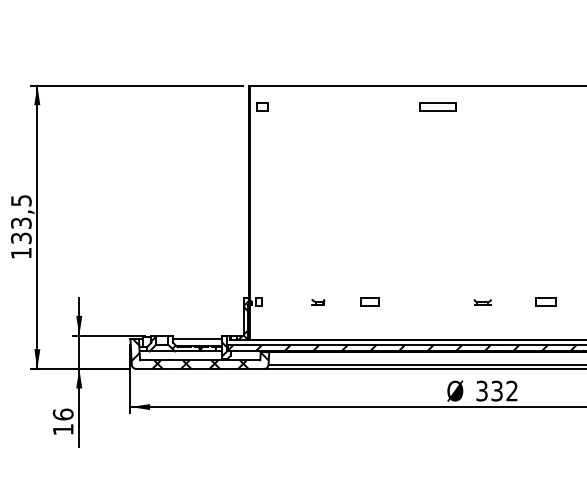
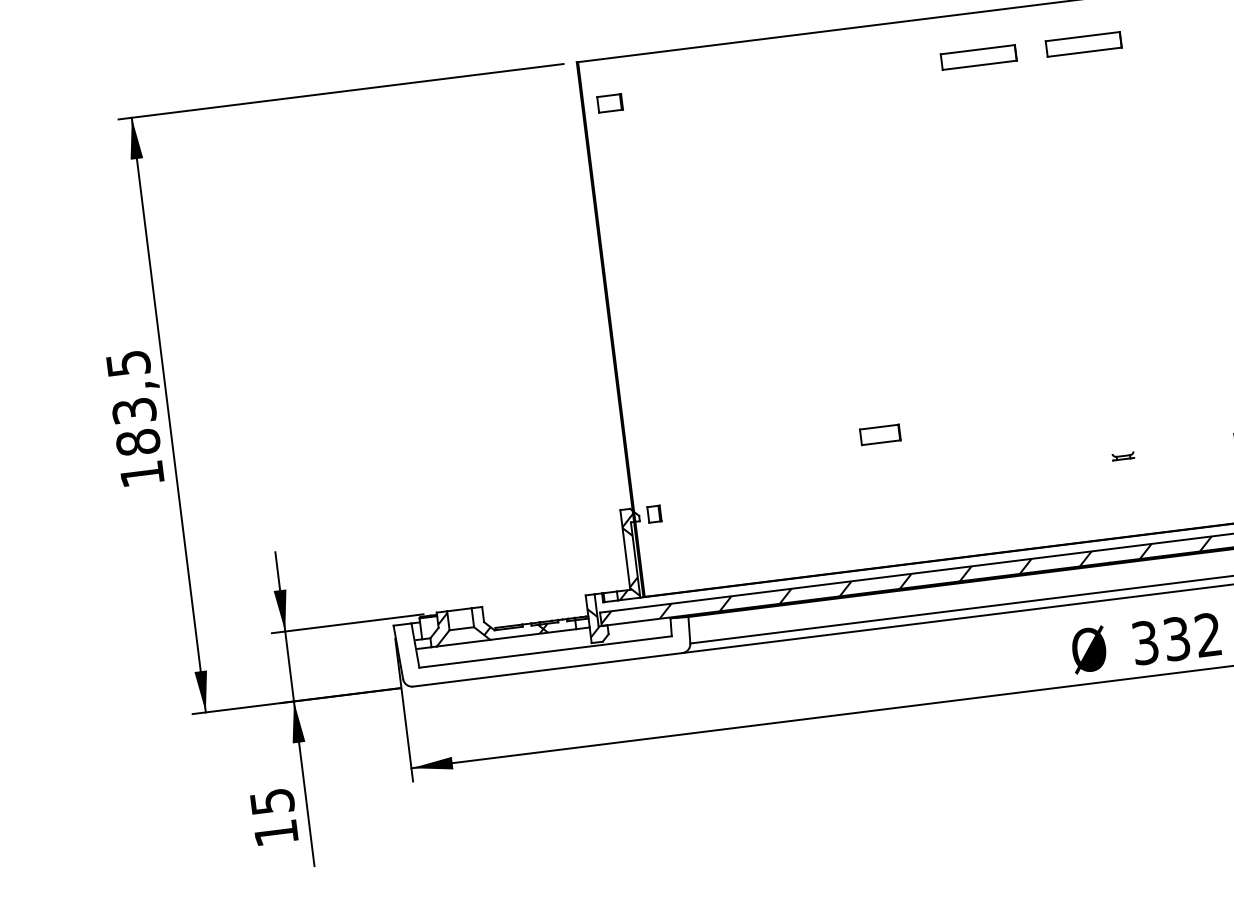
part: (487, 106) -> (1082, 43), added
text: (21, 238) -> (138, 442), 133,5 -> 183,5
part: (369, 301) -> (879, 433), moved
part: (318, 302) -> (778, 499), removed
part: (482, 302) -> (1123, 456), size x0.6
line: (197, 339) -> (534, 608), removed
hatch: (199, 353) -> (542, 637), removed
text: (62, 414) -> (270, 801), 16 -> 15

